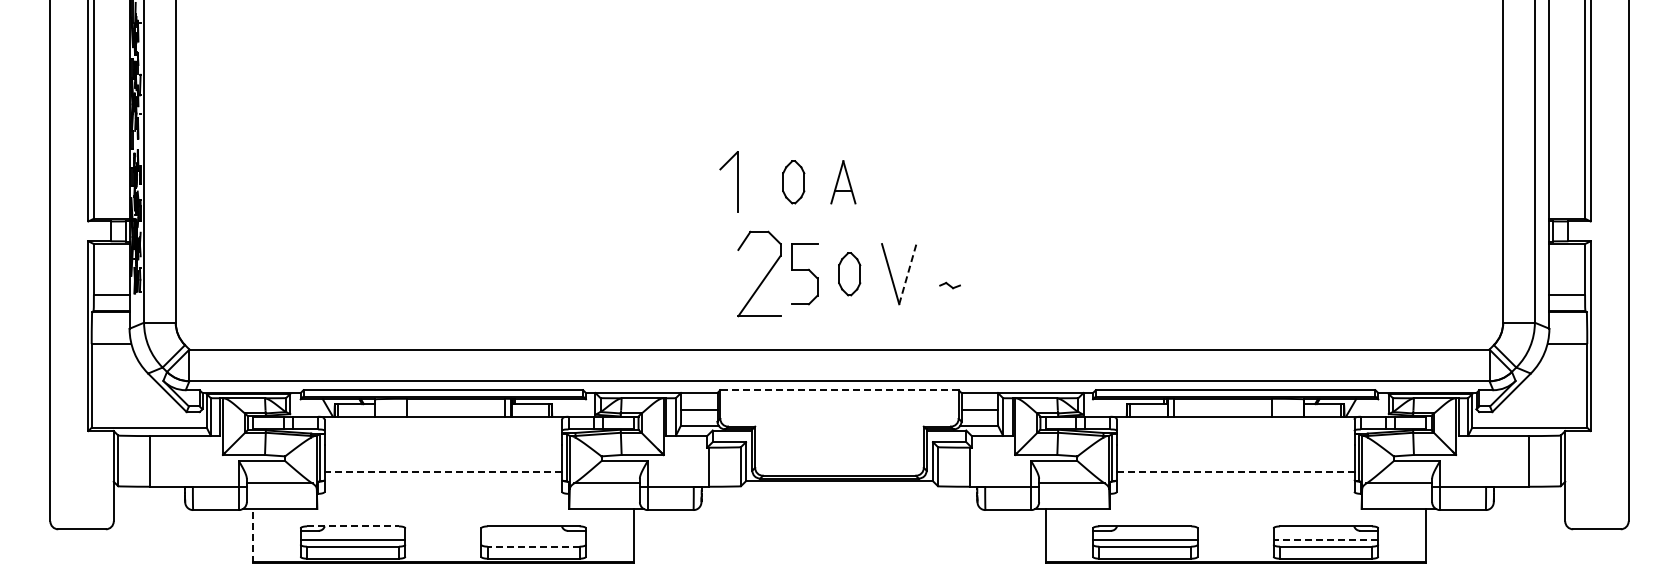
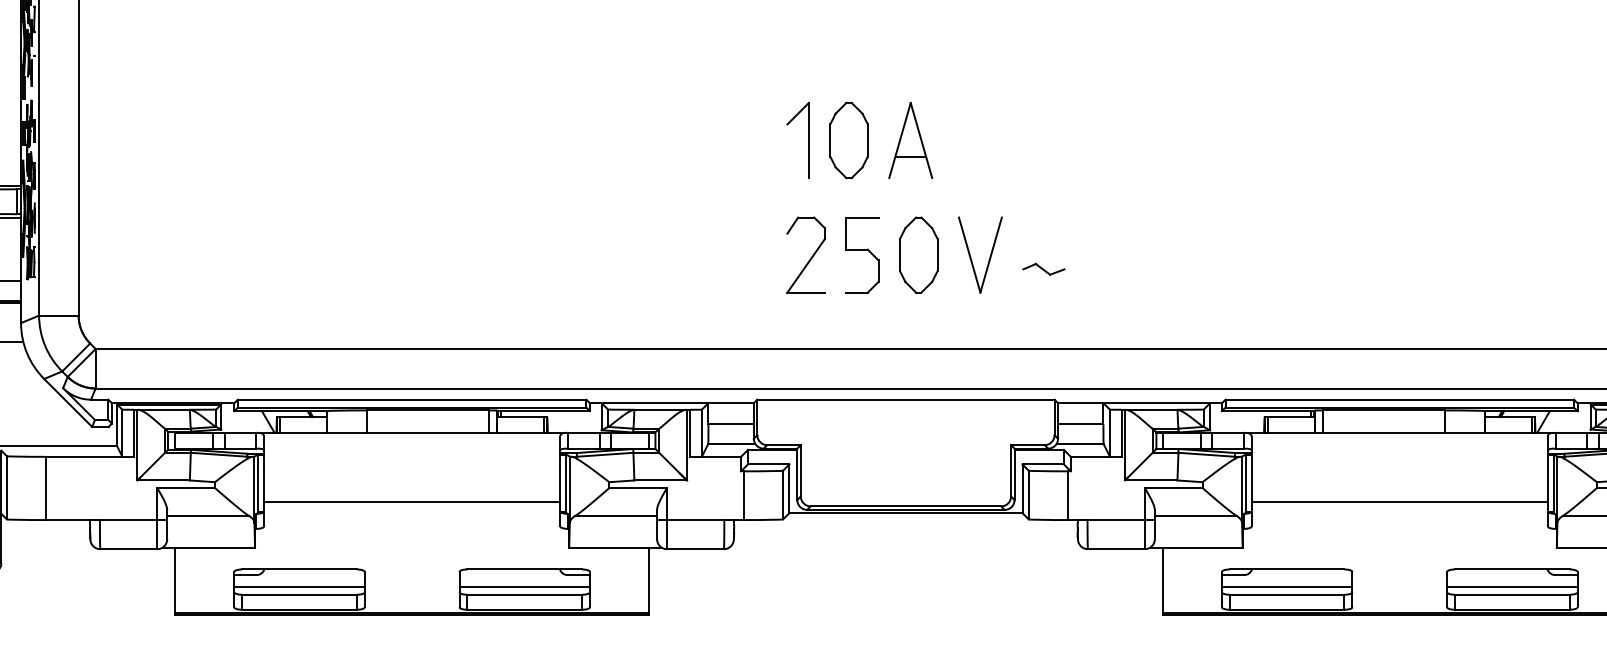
part: (737, 181) -> (808, 139), moved
part: (793, 182) -> (848, 140), size x1.43
part: (843, 182) -> (910, 140), size x1.43
line: (907, 273) -> (990, 254), dashed -> solid
part: (759, 274) -> (806, 255), size x0.71
part: (849, 274) -> (918, 255), size x1.43
part: (949, 285) -> (1043, 269), size x1.67
line: (839, 390) -> (905, 400), dashed -> solid
line: (443, 472) -> (412, 502), dashed -> solid
line: (1235, 472) -> (1399, 502), dashed -> solid
line: (353, 526) -> (300, 569), dashed -> solid
line: (253, 535) -> (175, 580), dashed -> solid
line: (533, 540) -> (524, 587), added
line: (1325, 540) -> (1511, 587), dashed -> solid
line: (533, 546) -> (524, 594), dashed -> solid

